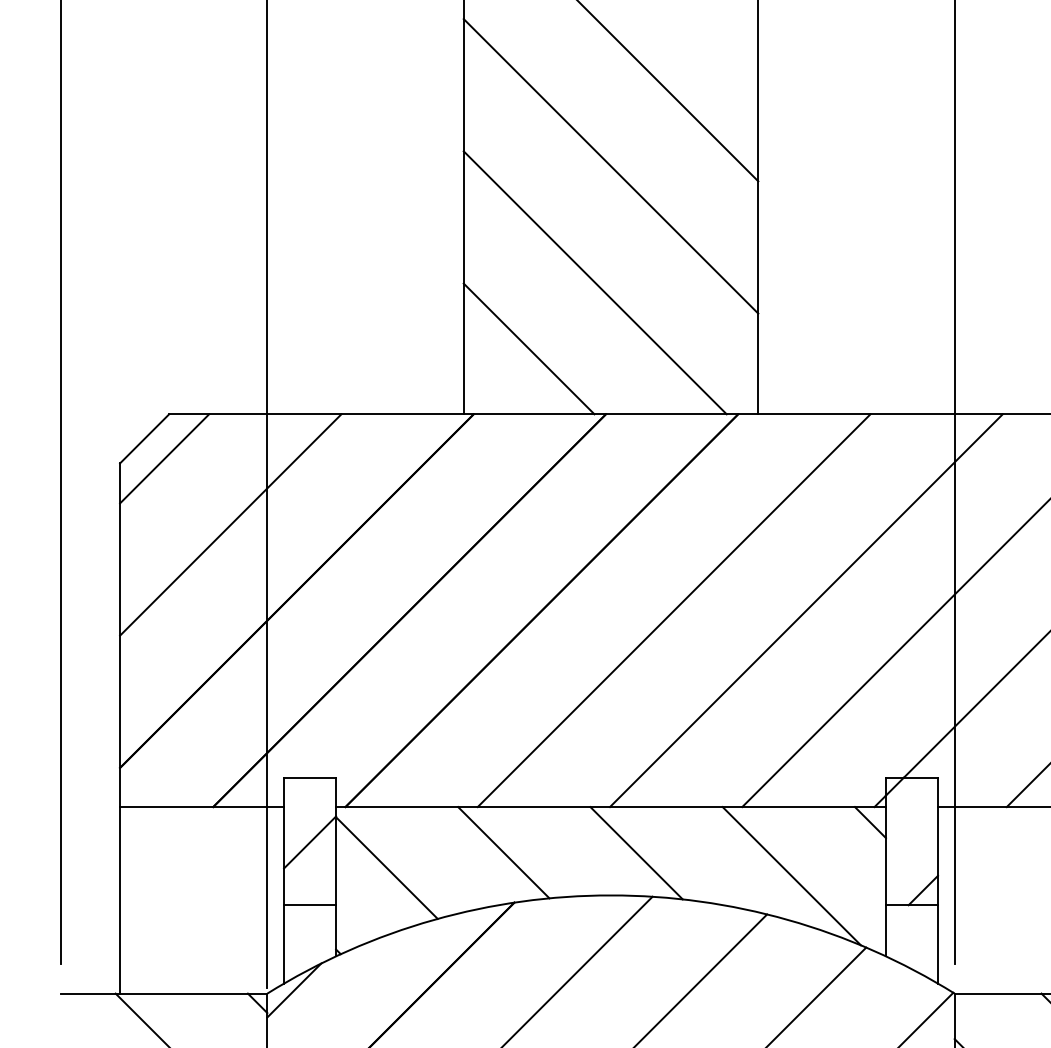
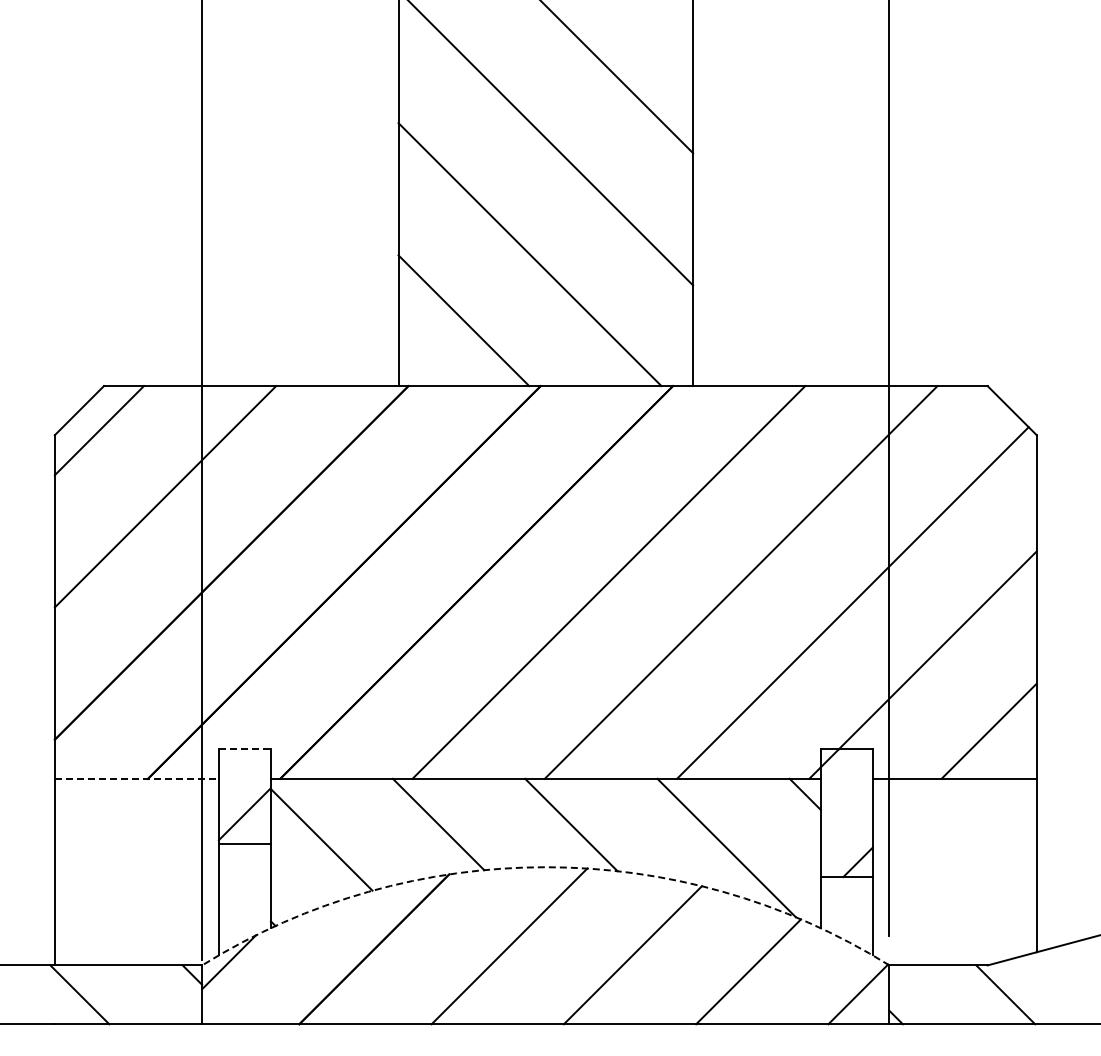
line: (310, 777) -> (245, 749), solid -> dashed
line: (201, 806) -> (136, 778), solid -> dashed
arc: (610, 895) -> (545, 867), solid -> dashed
line: (309, 905) -> (244, 844), moved

